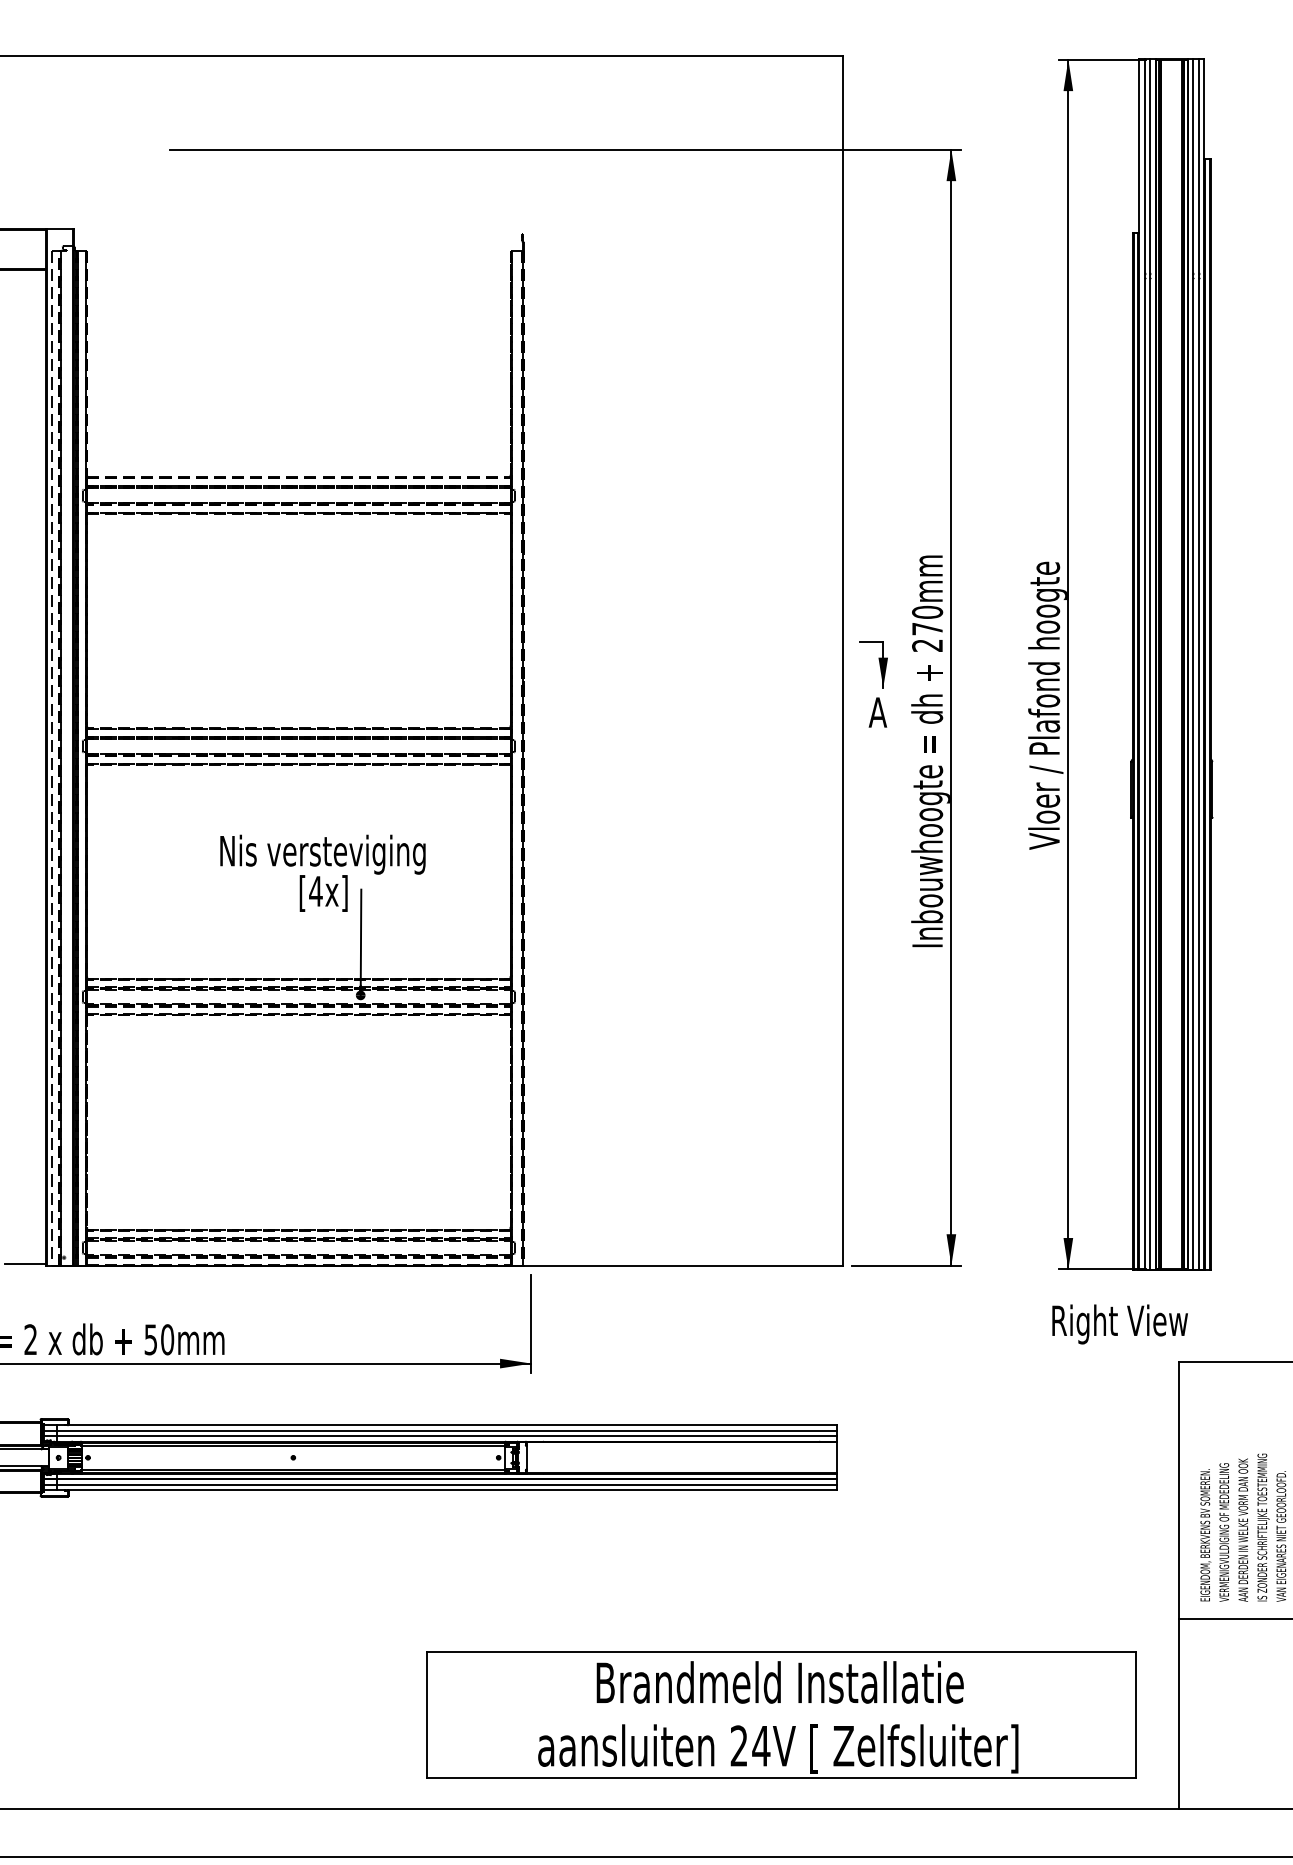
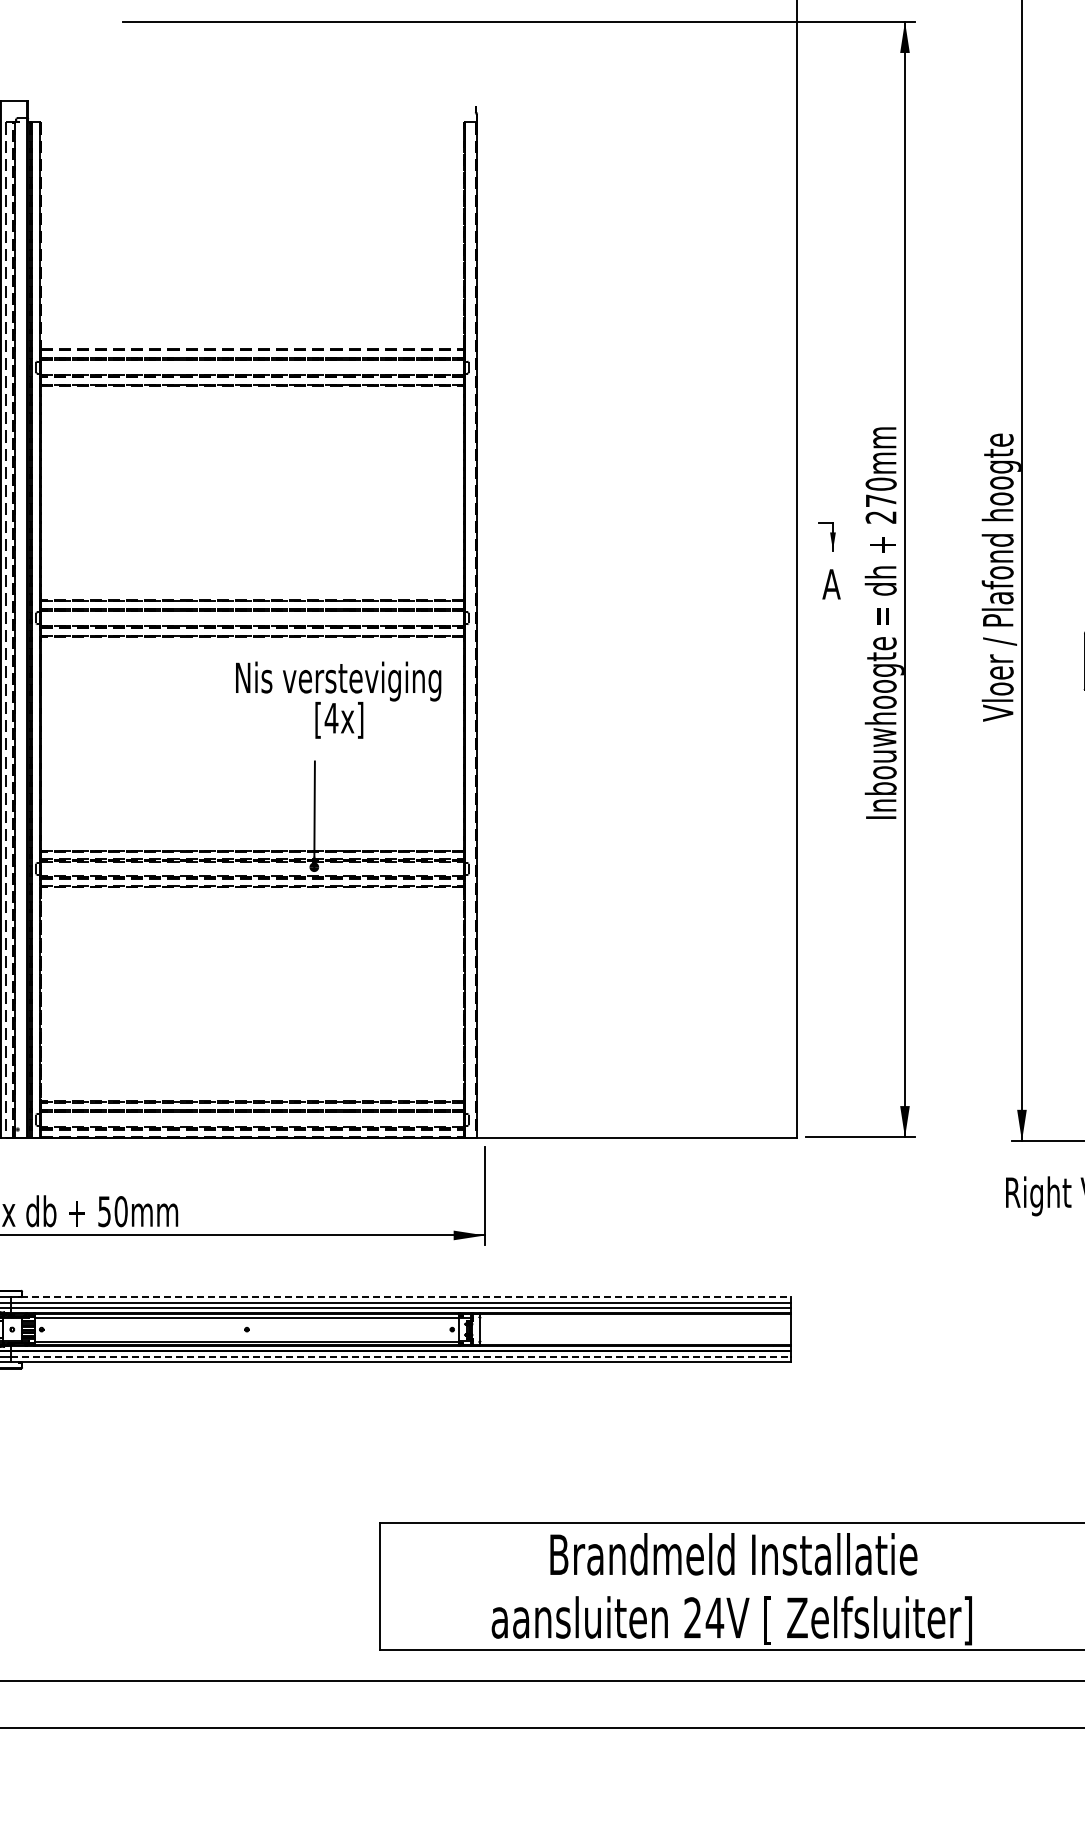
part: (873, 664) -> (827, 536), size x0.6
text: (322, 872) -> (338, 699), moved
line: (452, 1425) -> (406, 1297), solid -> dashed
line: (447, 1484) -> (401, 1356), solid -> dashed

